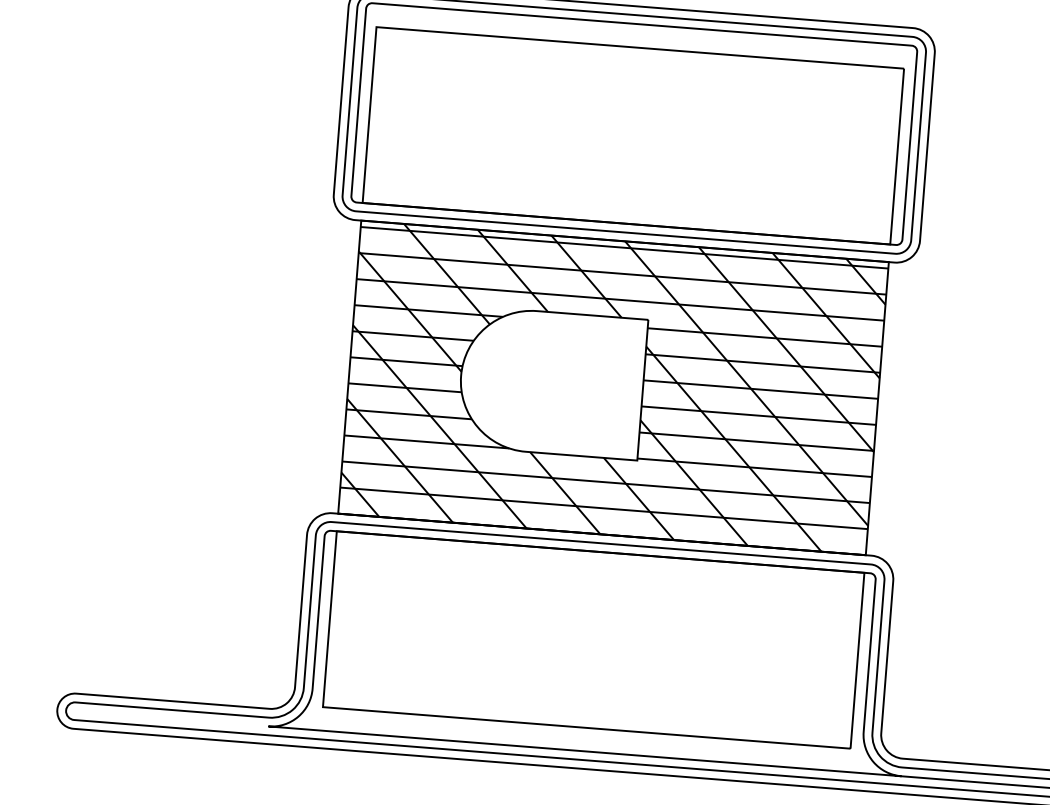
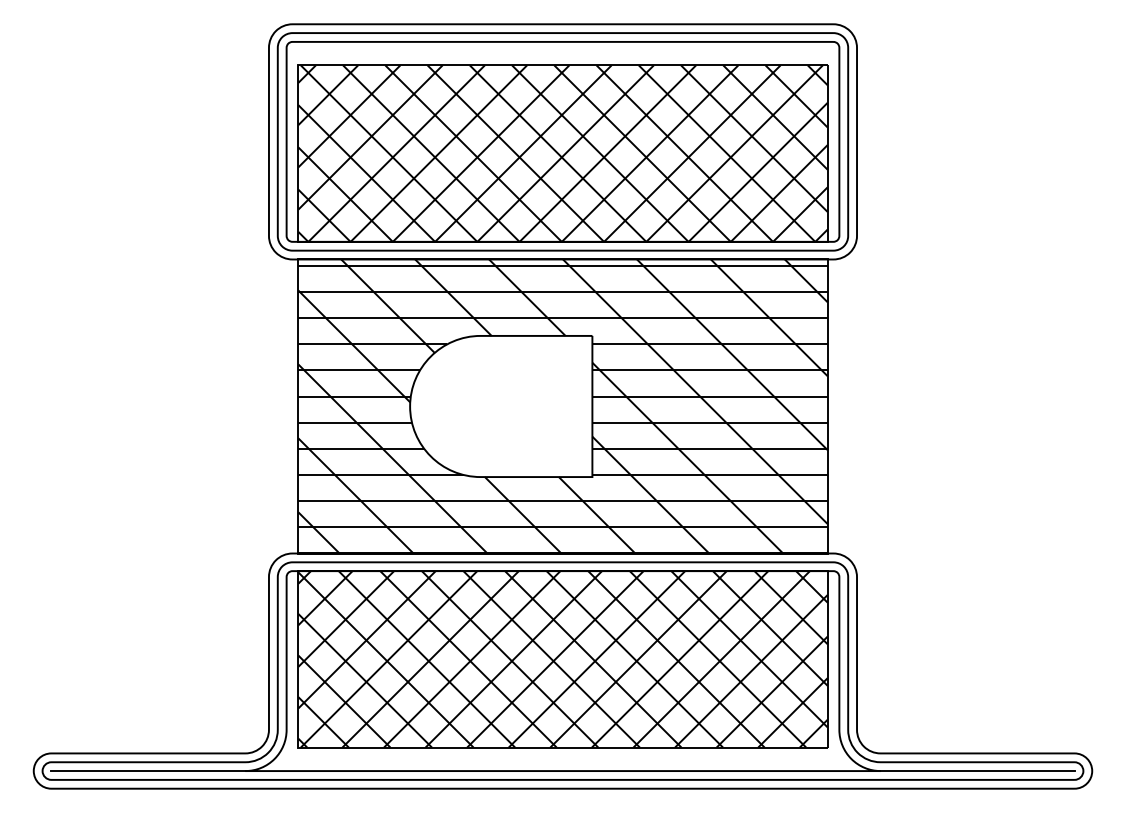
hatch: (632, 135) -> (562, 153), added
hatch: (593, 640) -> (562, 659), added
line: (171, 719) -> (148, 771), added

